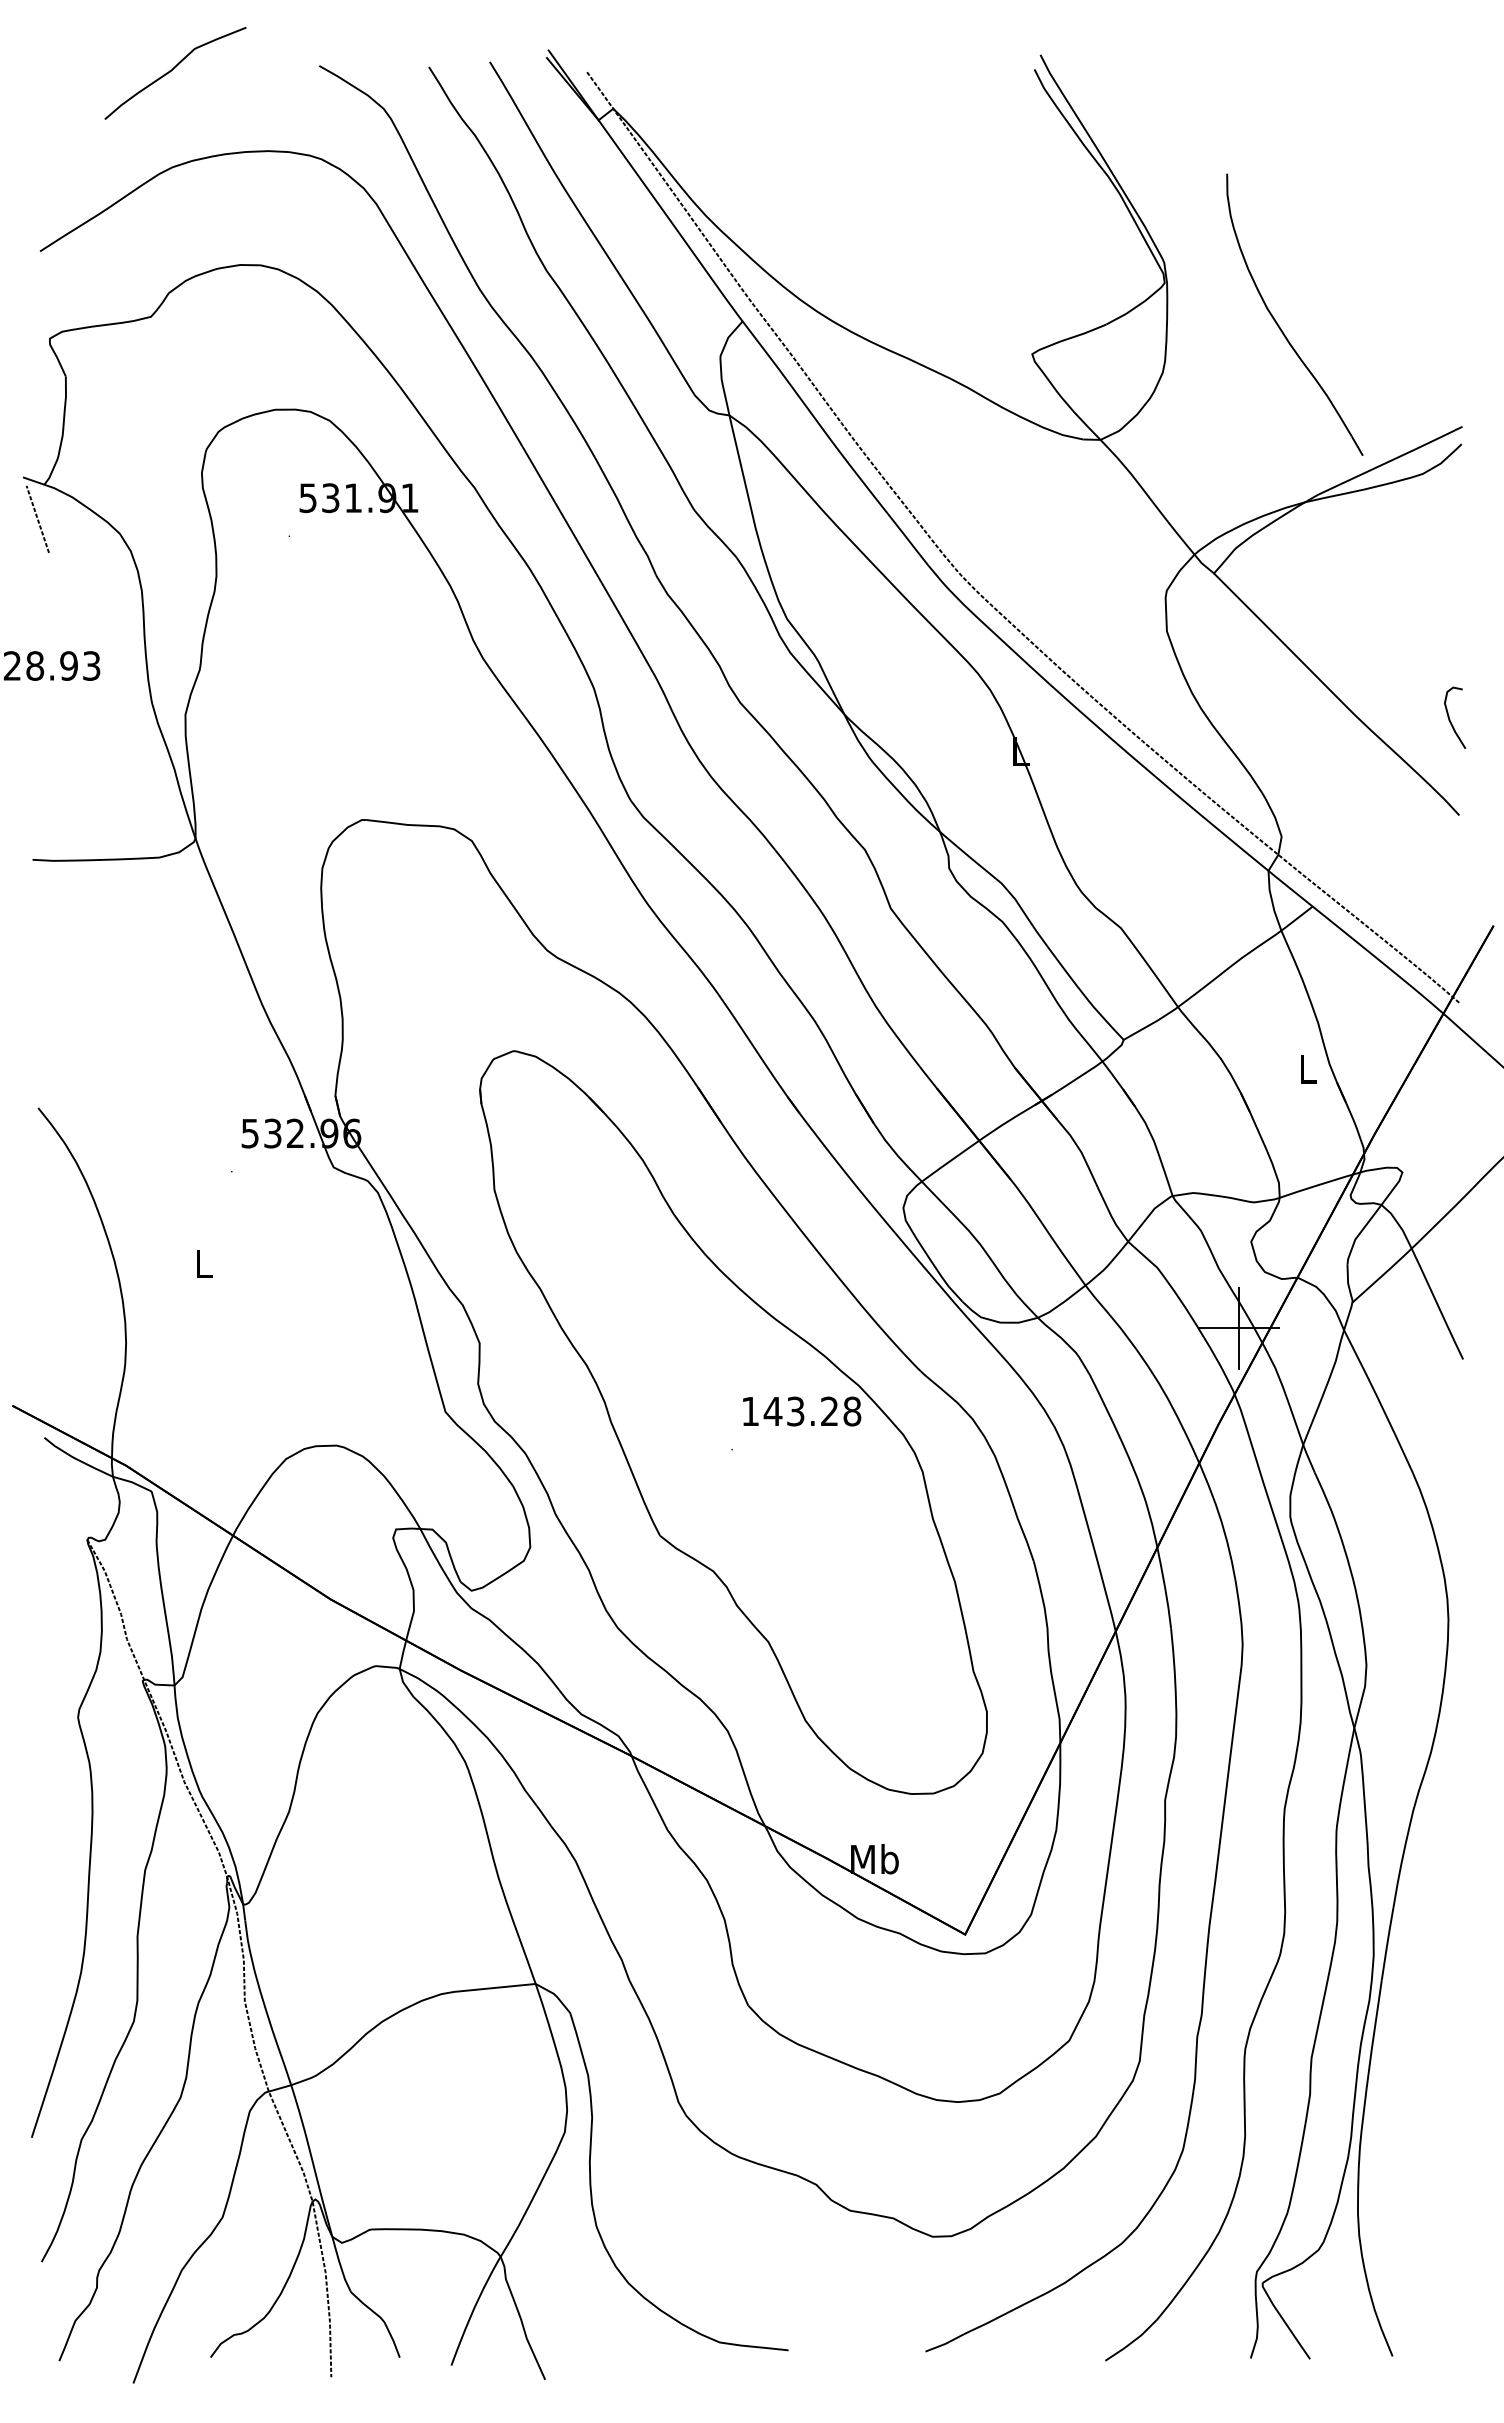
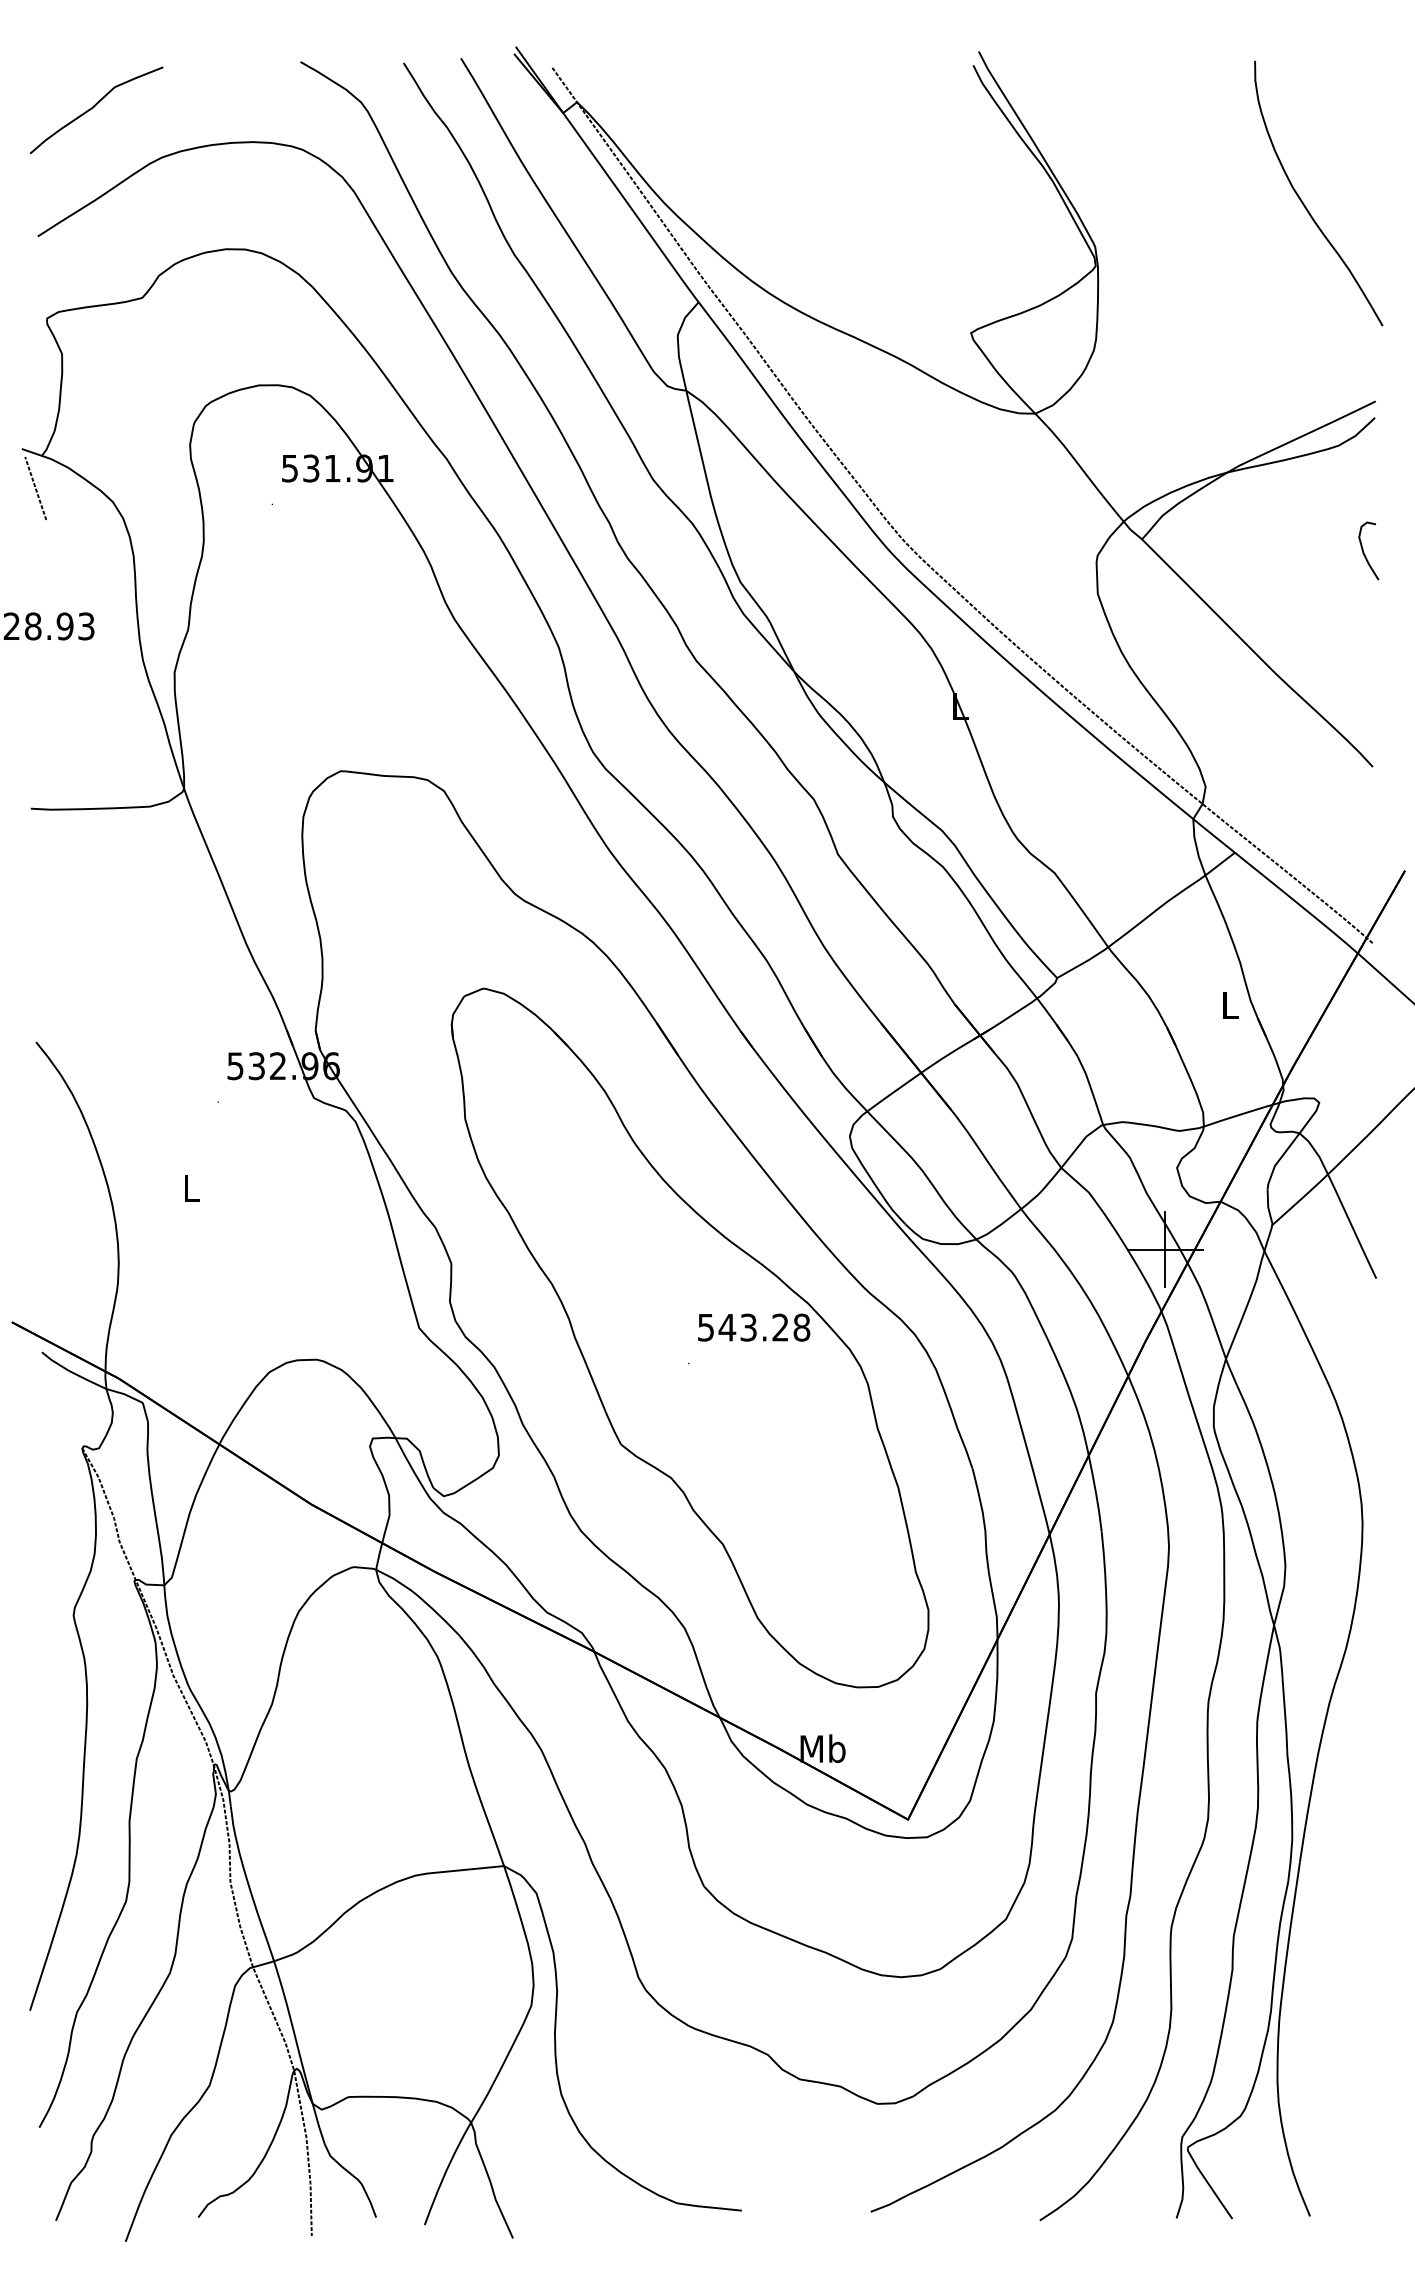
curve: (172, 70) -> (93, 107), moved
part: (1279, 325) -> (1304, 203), moved
curve: (1450, 719) -> (1364, 552), moved
text: (750, 1411) -> (706, 1327), 143.28 -> 543.28

